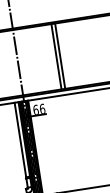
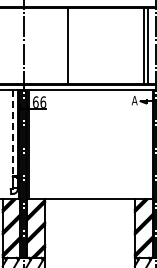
line: (60, 55) -> (72, 45), removed
line: (20, 140) -> (13, 133), solid -> dashed

